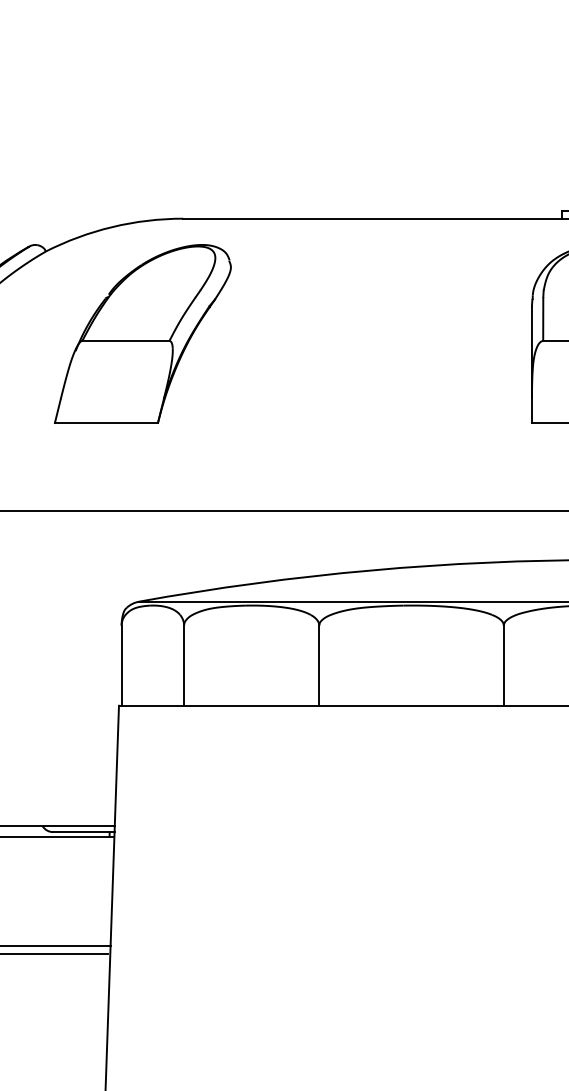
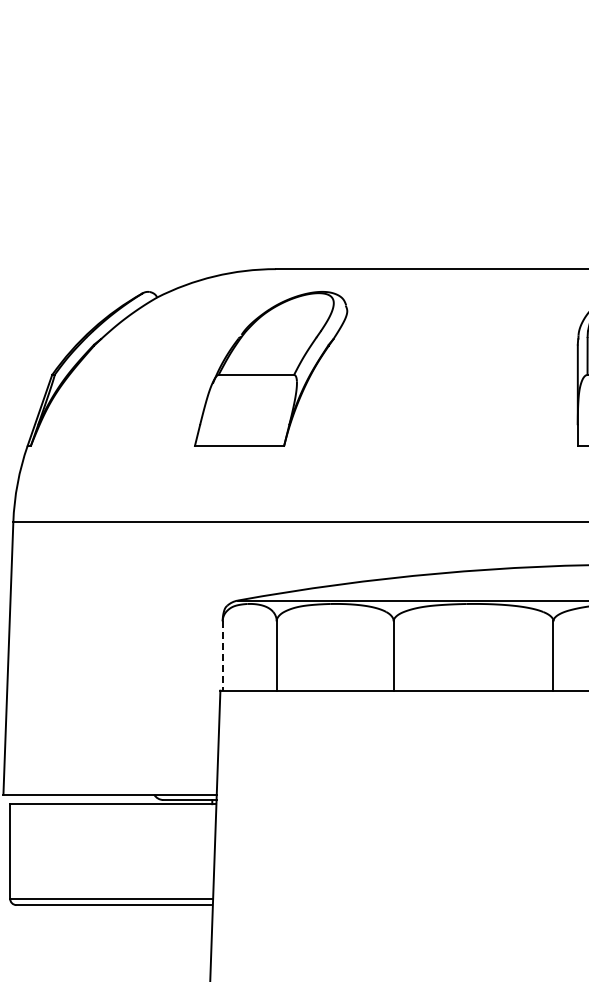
part: (143, 333) -> (271, 368), moved
line: (121, 665) -> (222, 655), solid -> dashed

